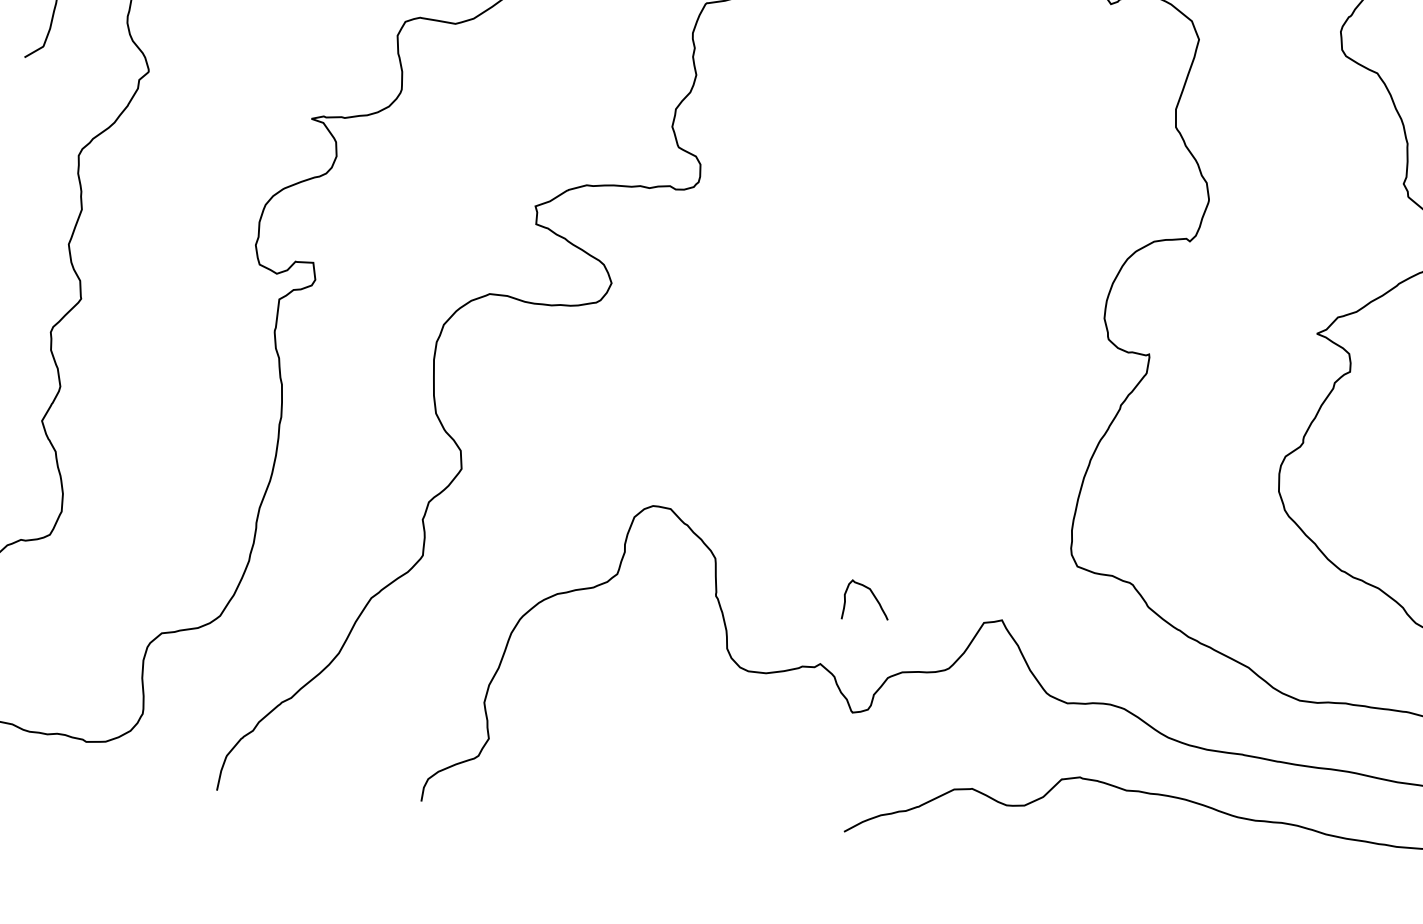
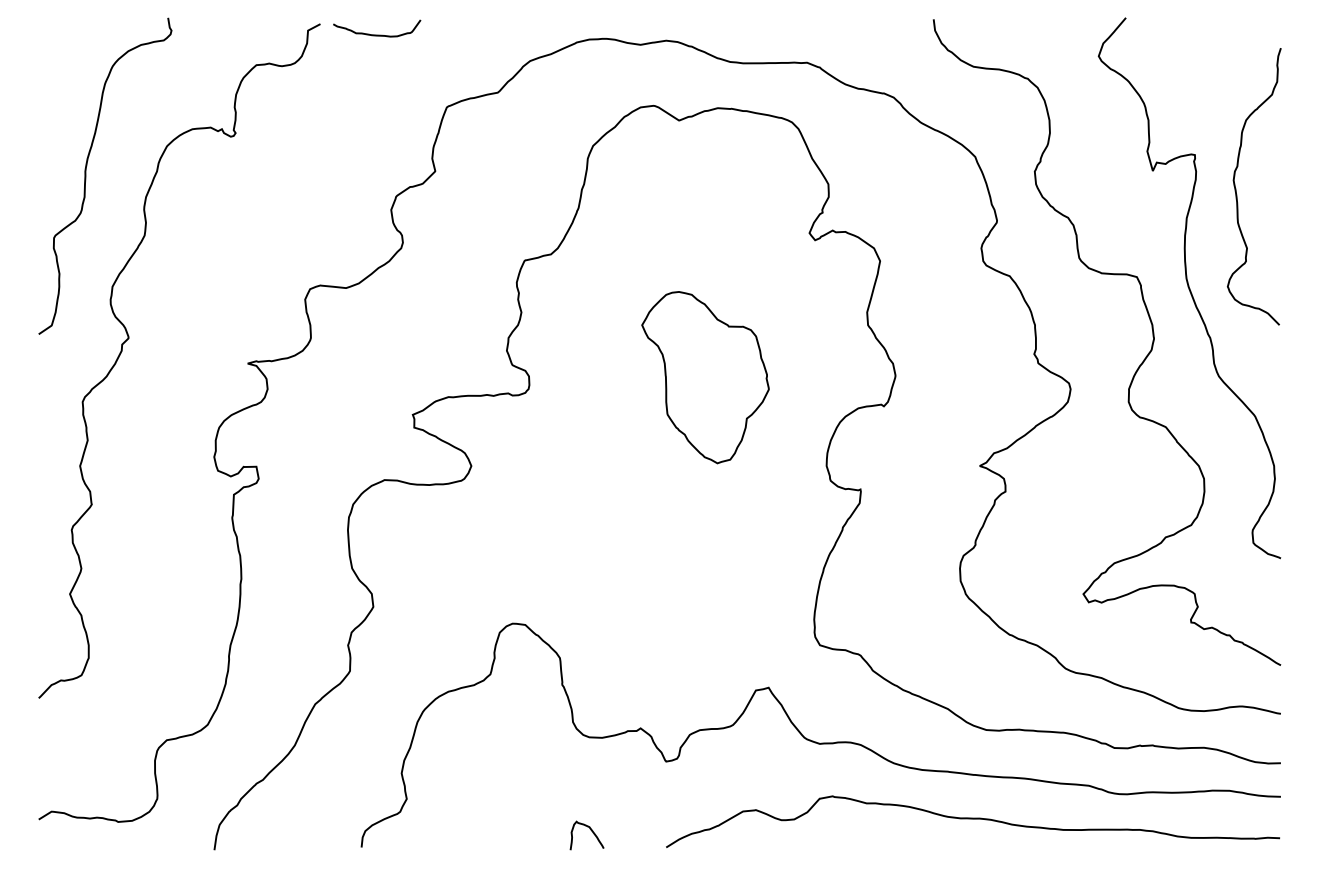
part: (945, 183) -> (705, 377), added
curve: (871, 593) -> (590, 830), moved

